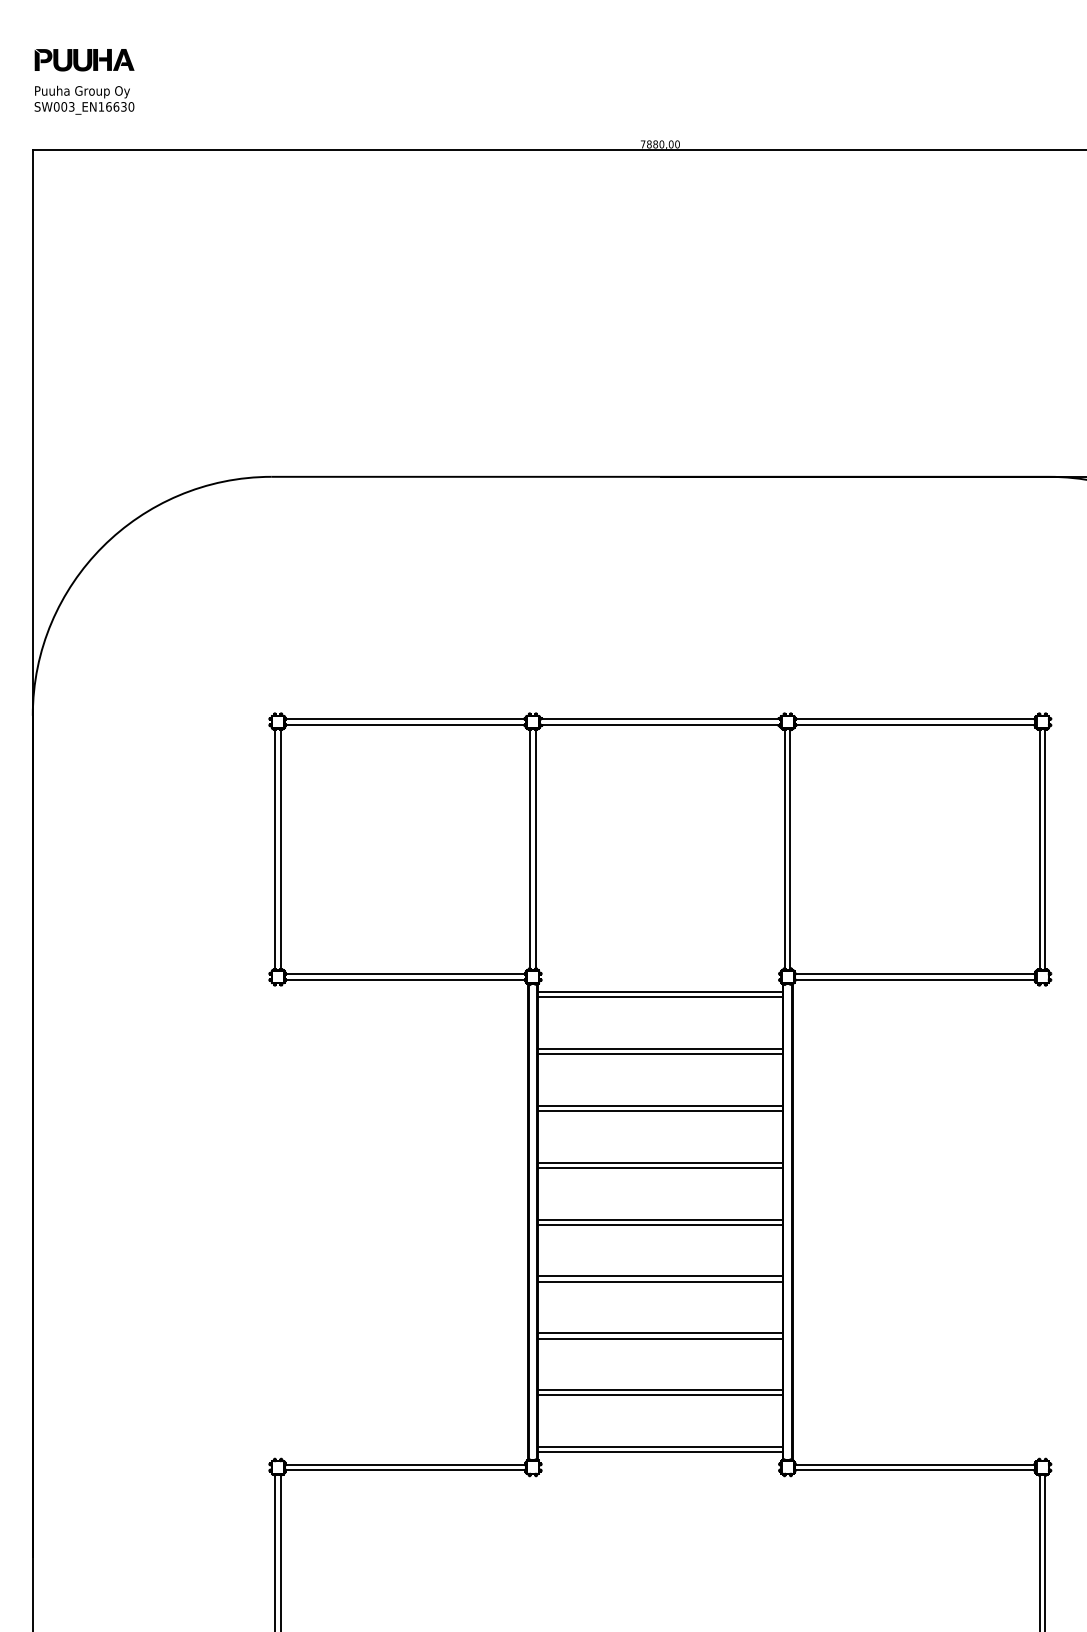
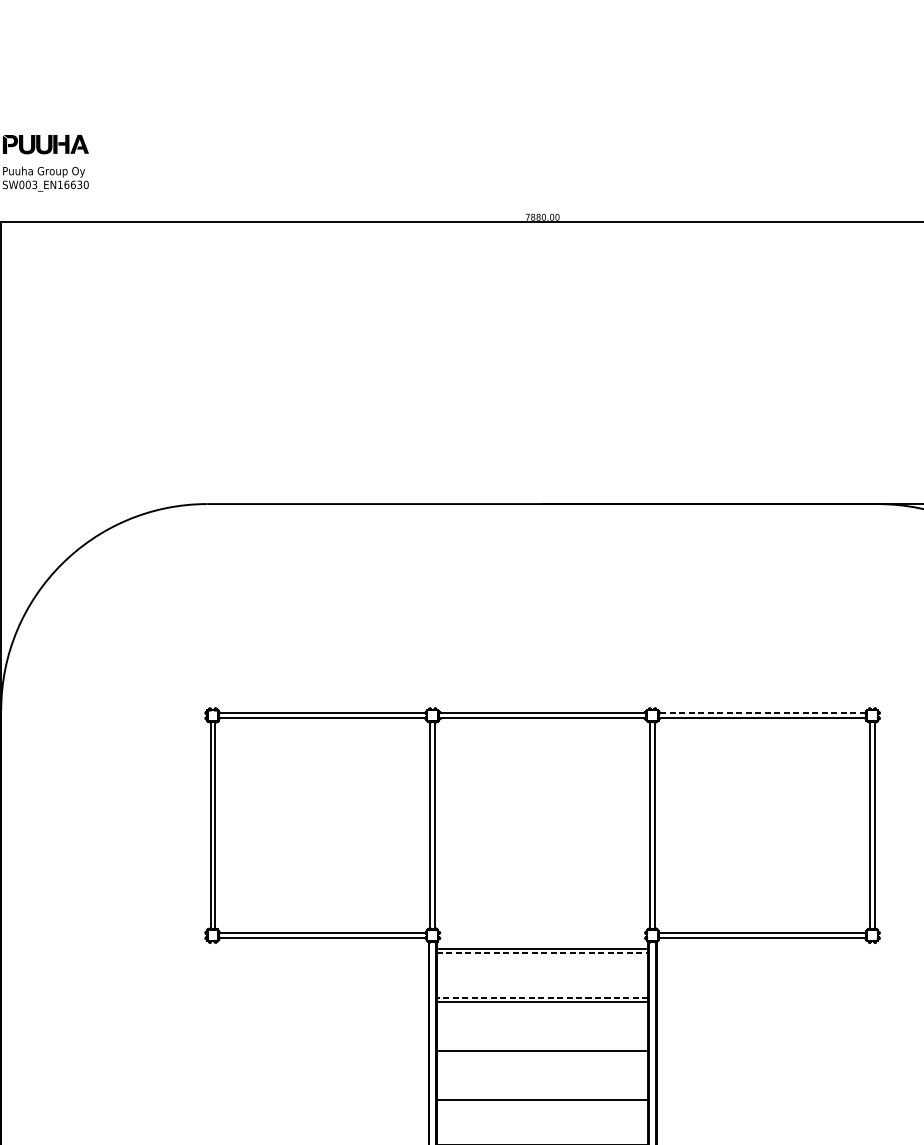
line: (915, 719) -> (762, 713), solid -> dashed
line: (660, 997) -> (542, 953), solid -> dashed
line: (660, 1048) -> (542, 997), solid -> dashed
line: (659, 1105) -> (541, 1046), removed
line: (659, 1162) -> (541, 1095), removed

